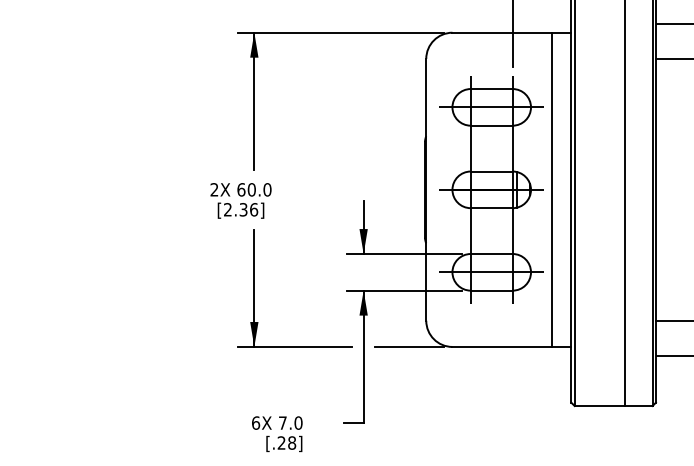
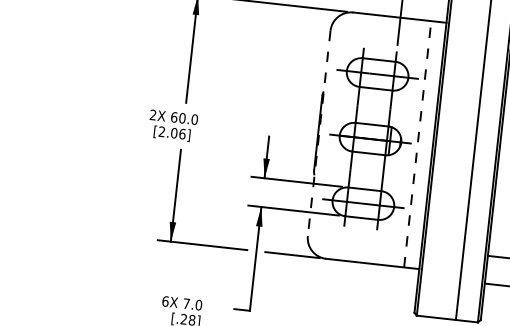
line: (426, 189) -> (319, 133), solid -> dashed
line: (551, 189) -> (417, 143), solid -> dashed
text: (243, 209) -> (174, 132), [2.36] -> [2.06]

